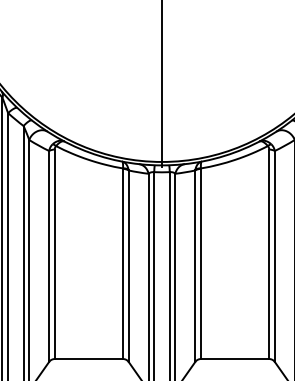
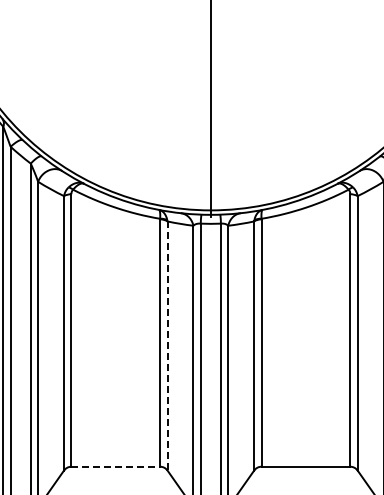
line: (128, 265) -> (167, 345), solid -> dashed
line: (89, 358) -> (116, 466), solid -> dashed

